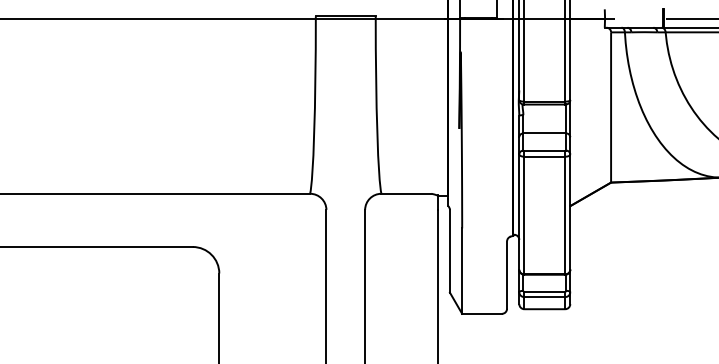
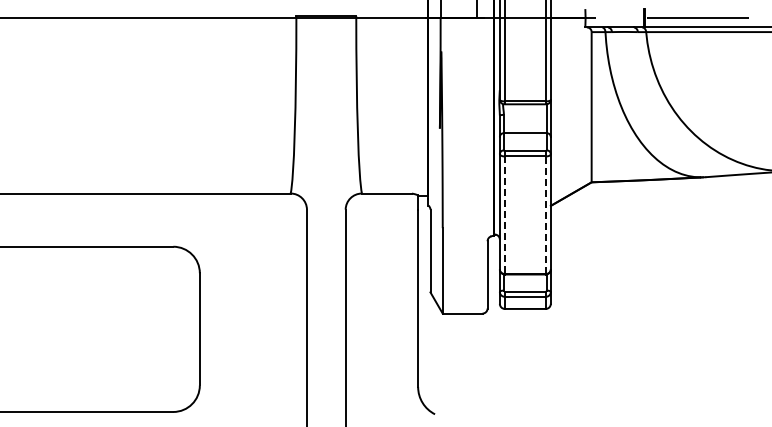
line: (523, 215) -> (504, 215), solid -> dashed
line: (564, 215) -> (545, 215), solid -> dashed

